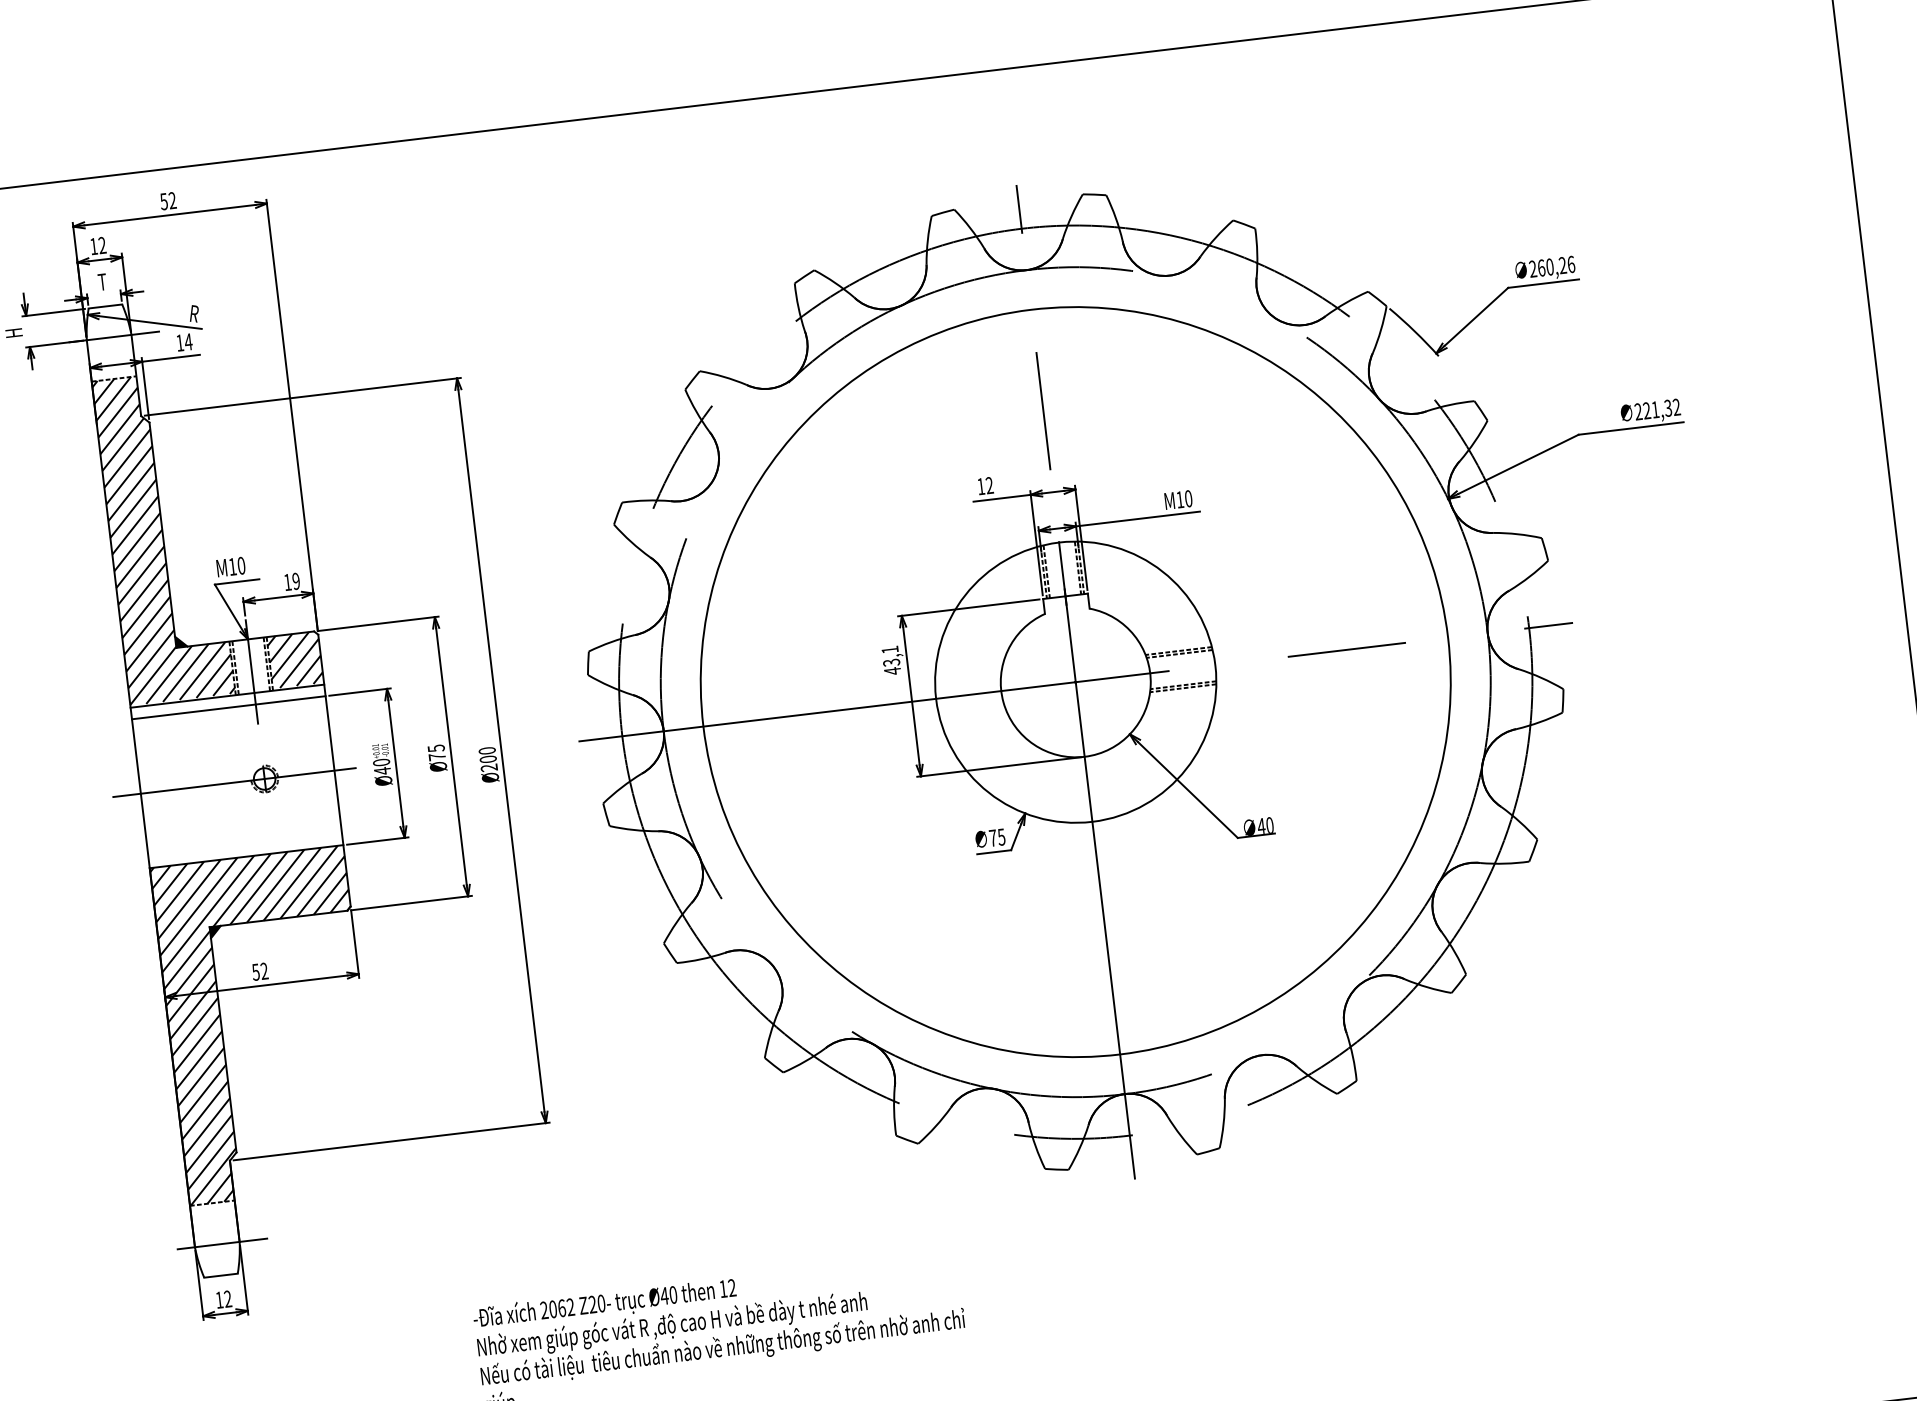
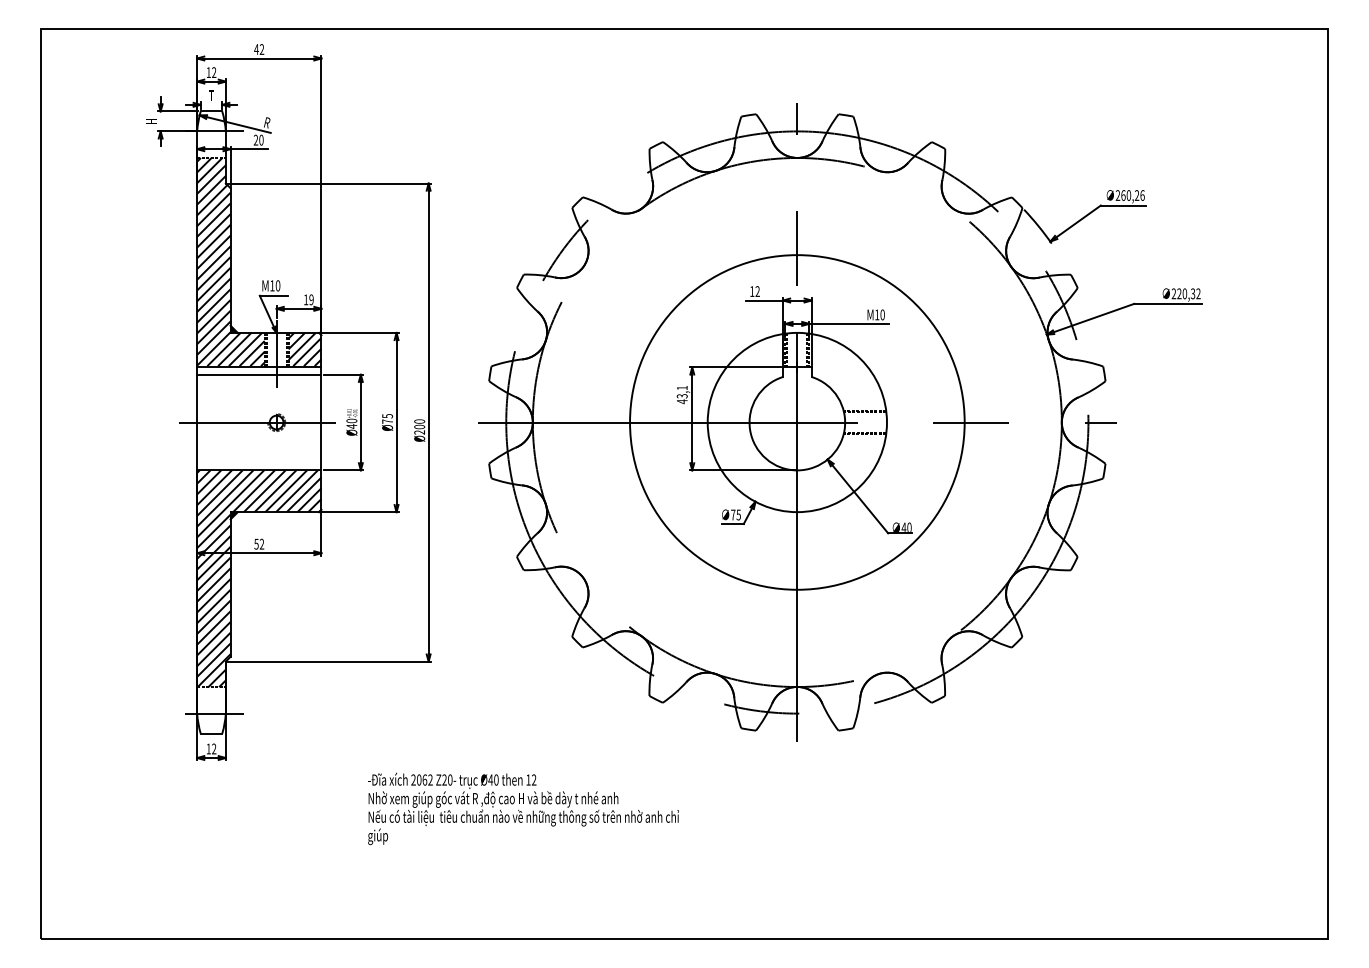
text: (164, 201) -> (256, 49), 52 -> 42
text: (183, 341) -> (258, 139), 14 -> 20
text: (1654, 409) -> (1184, 293), 221,32 -> 220,32
circle: (1075, 682) -> (797, 422), size x0.7

